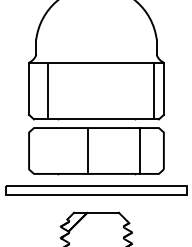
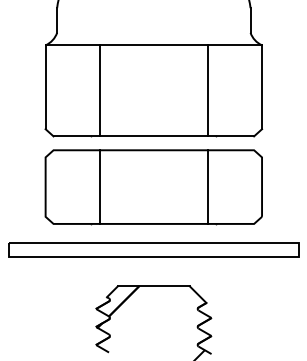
line: (47, 90) -> (99, 90), moved
line: (154, 90) -> (208, 90), moved
line: (87, 150) -> (99, 186), moved
line: (140, 150) -> (208, 186), moved

